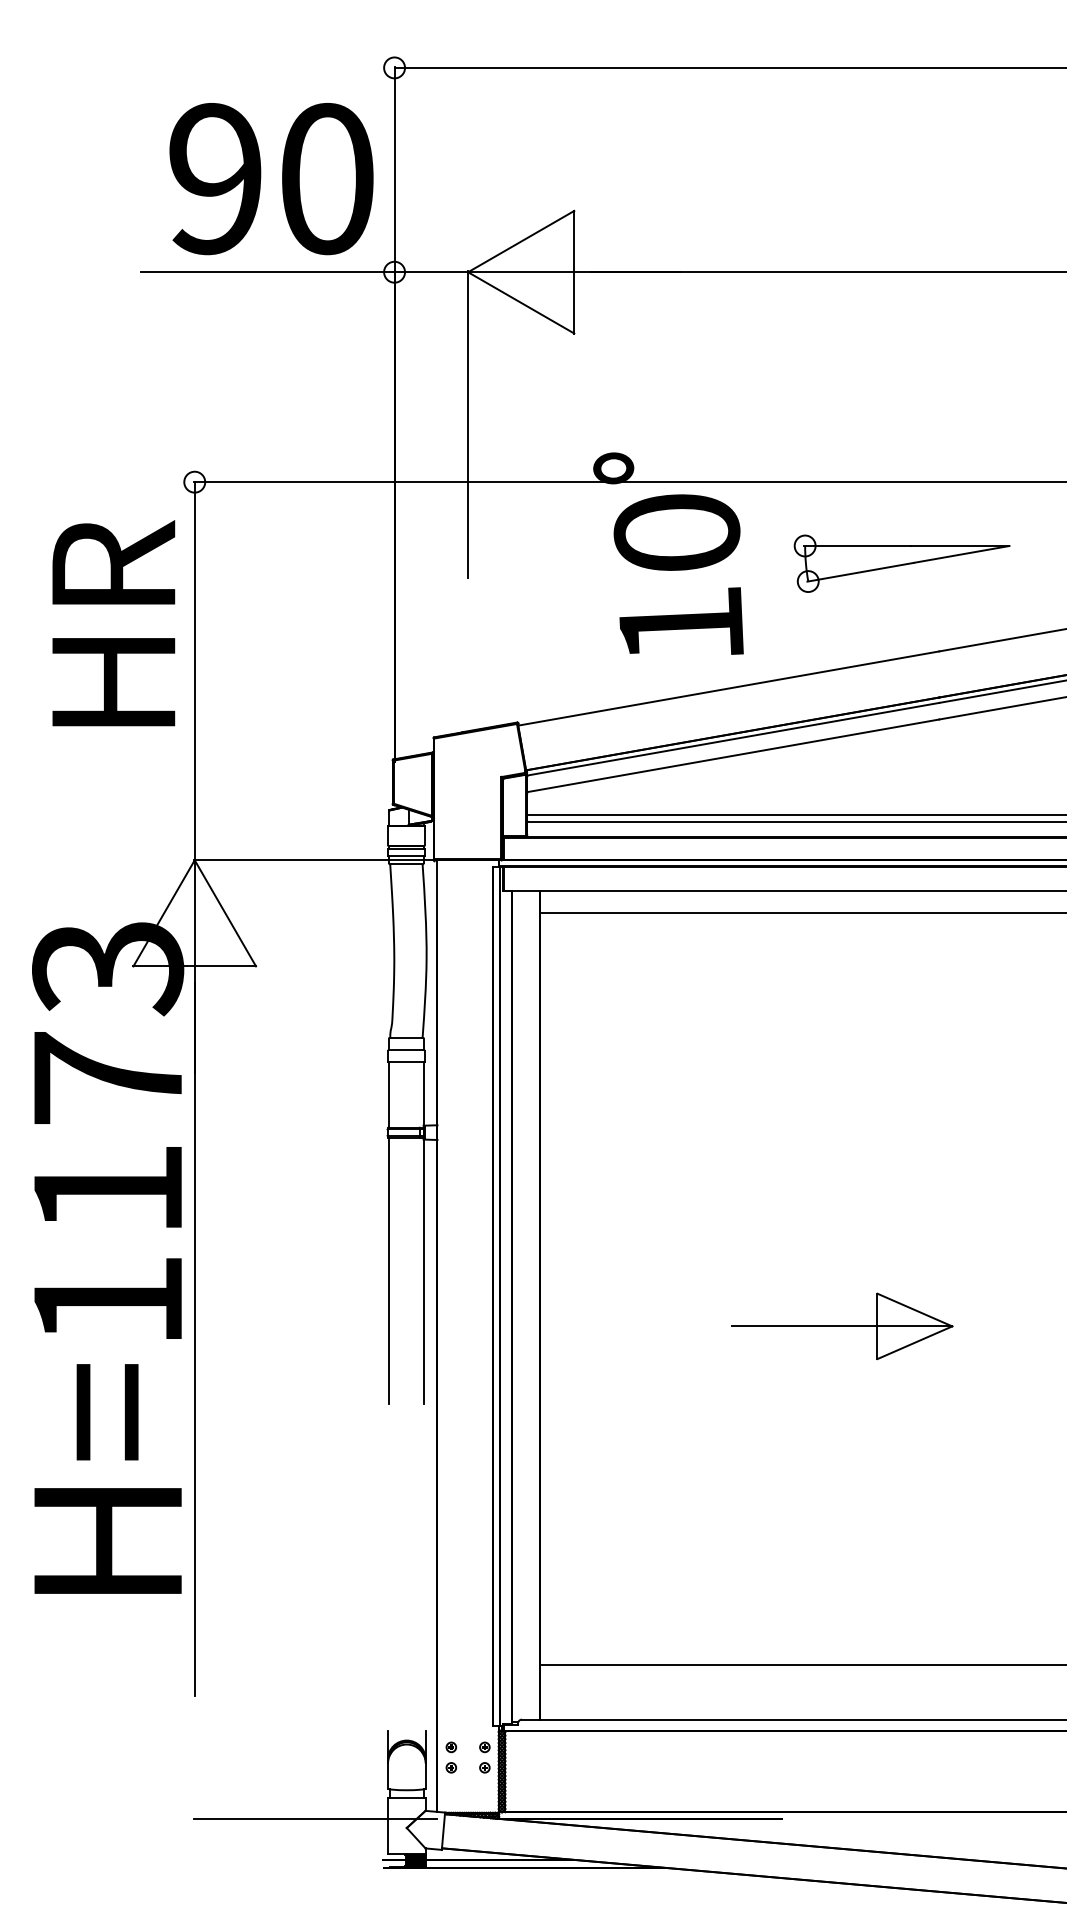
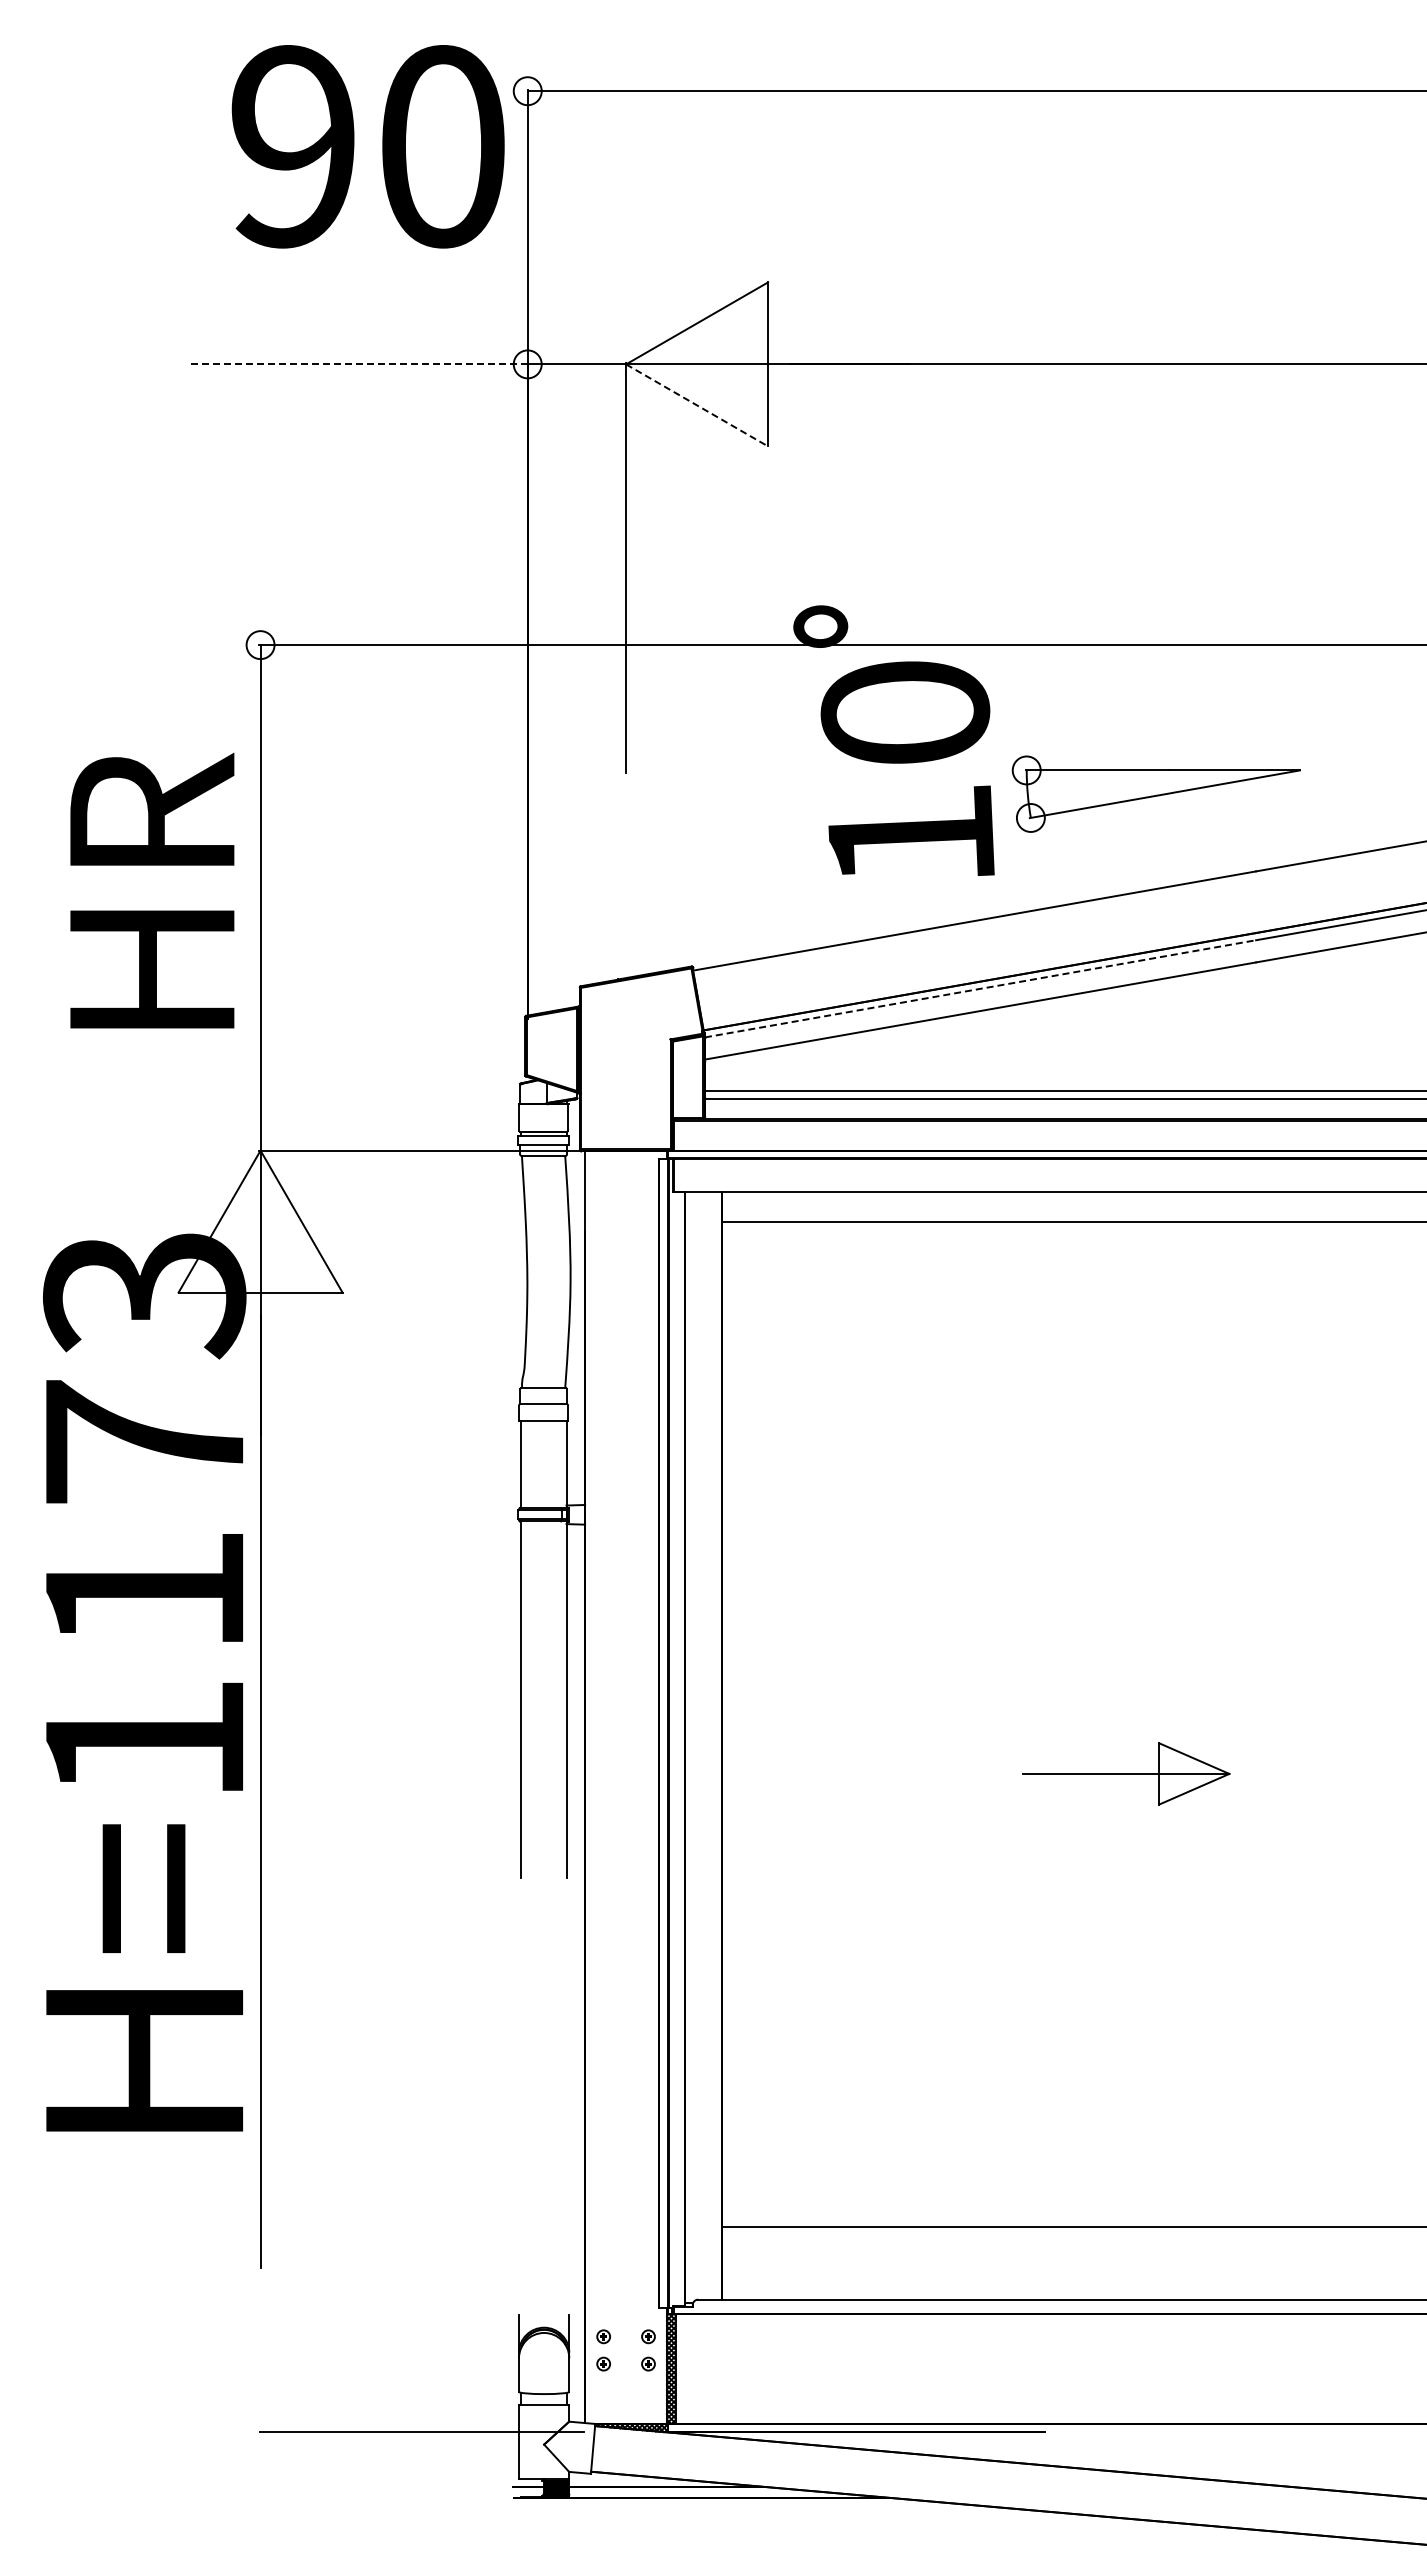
text: (270, 178) -> (367, 146), moved
line: (267, 272) -> (357, 364), solid -> dashed
line: (521, 302) -> (697, 405), solid -> dashed
part: (901, 563) -> (1155, 793), moved
text: (113, 623) -> (152, 890), moved
line: (733, 739) -> (980, 988), solid -> dashed
part: (842, 1326) -> (1126, 1773), size x0.7

